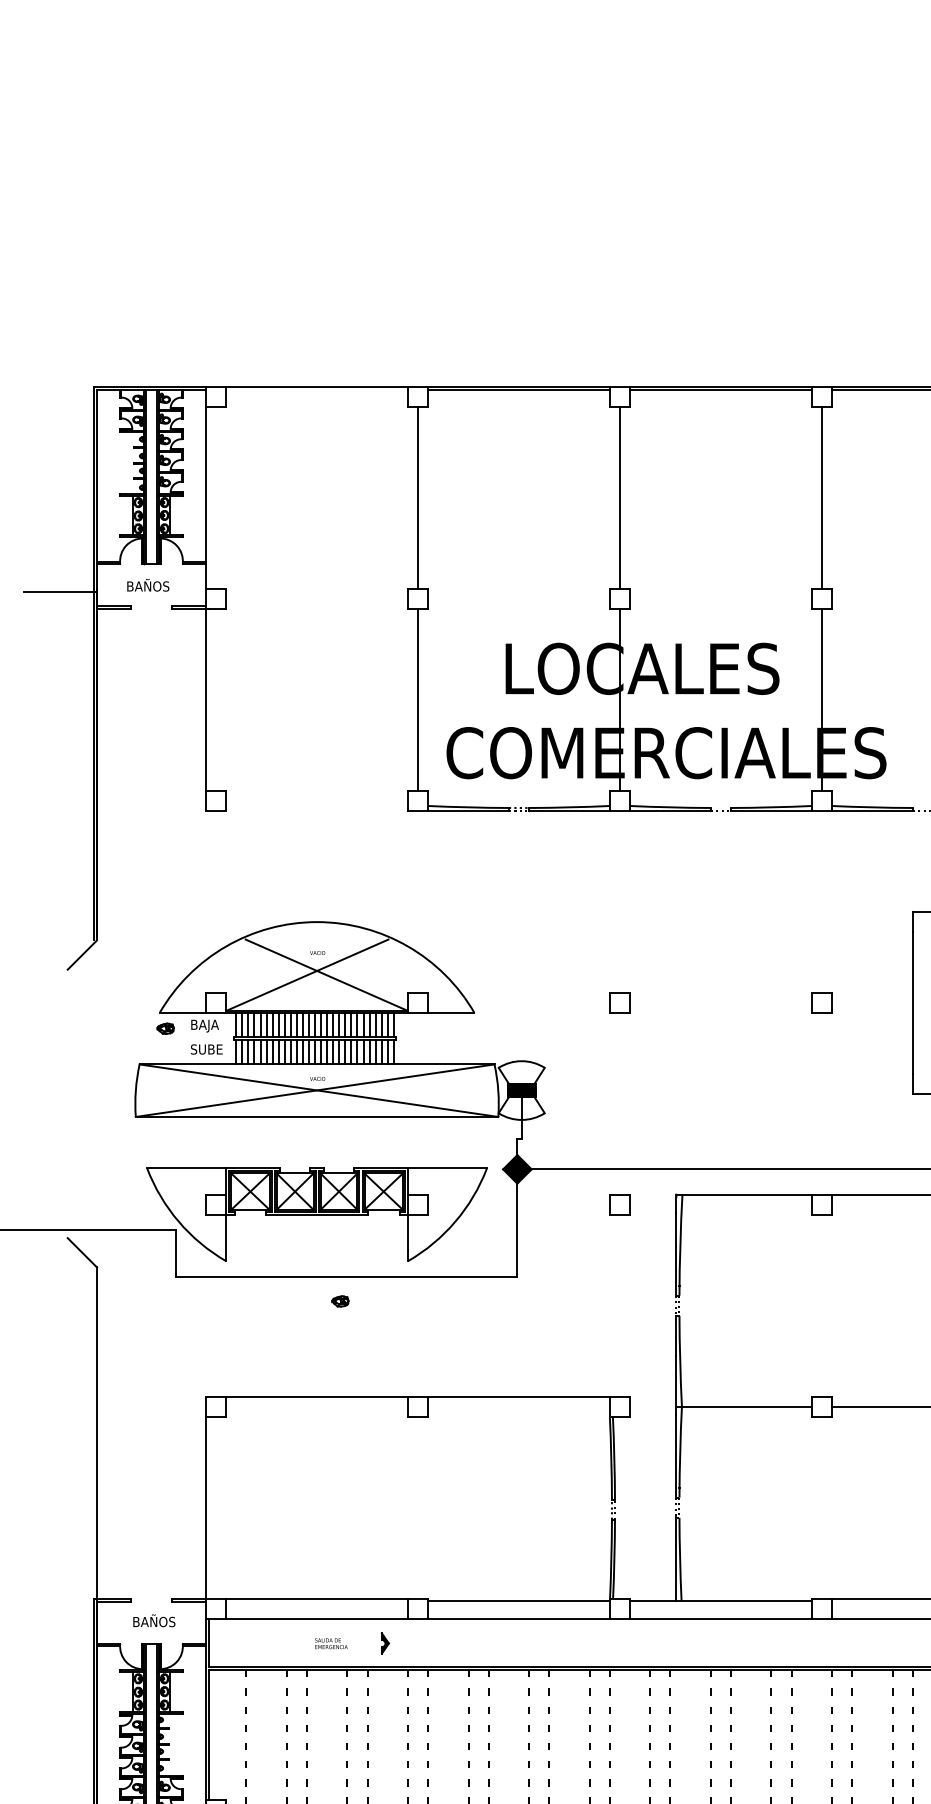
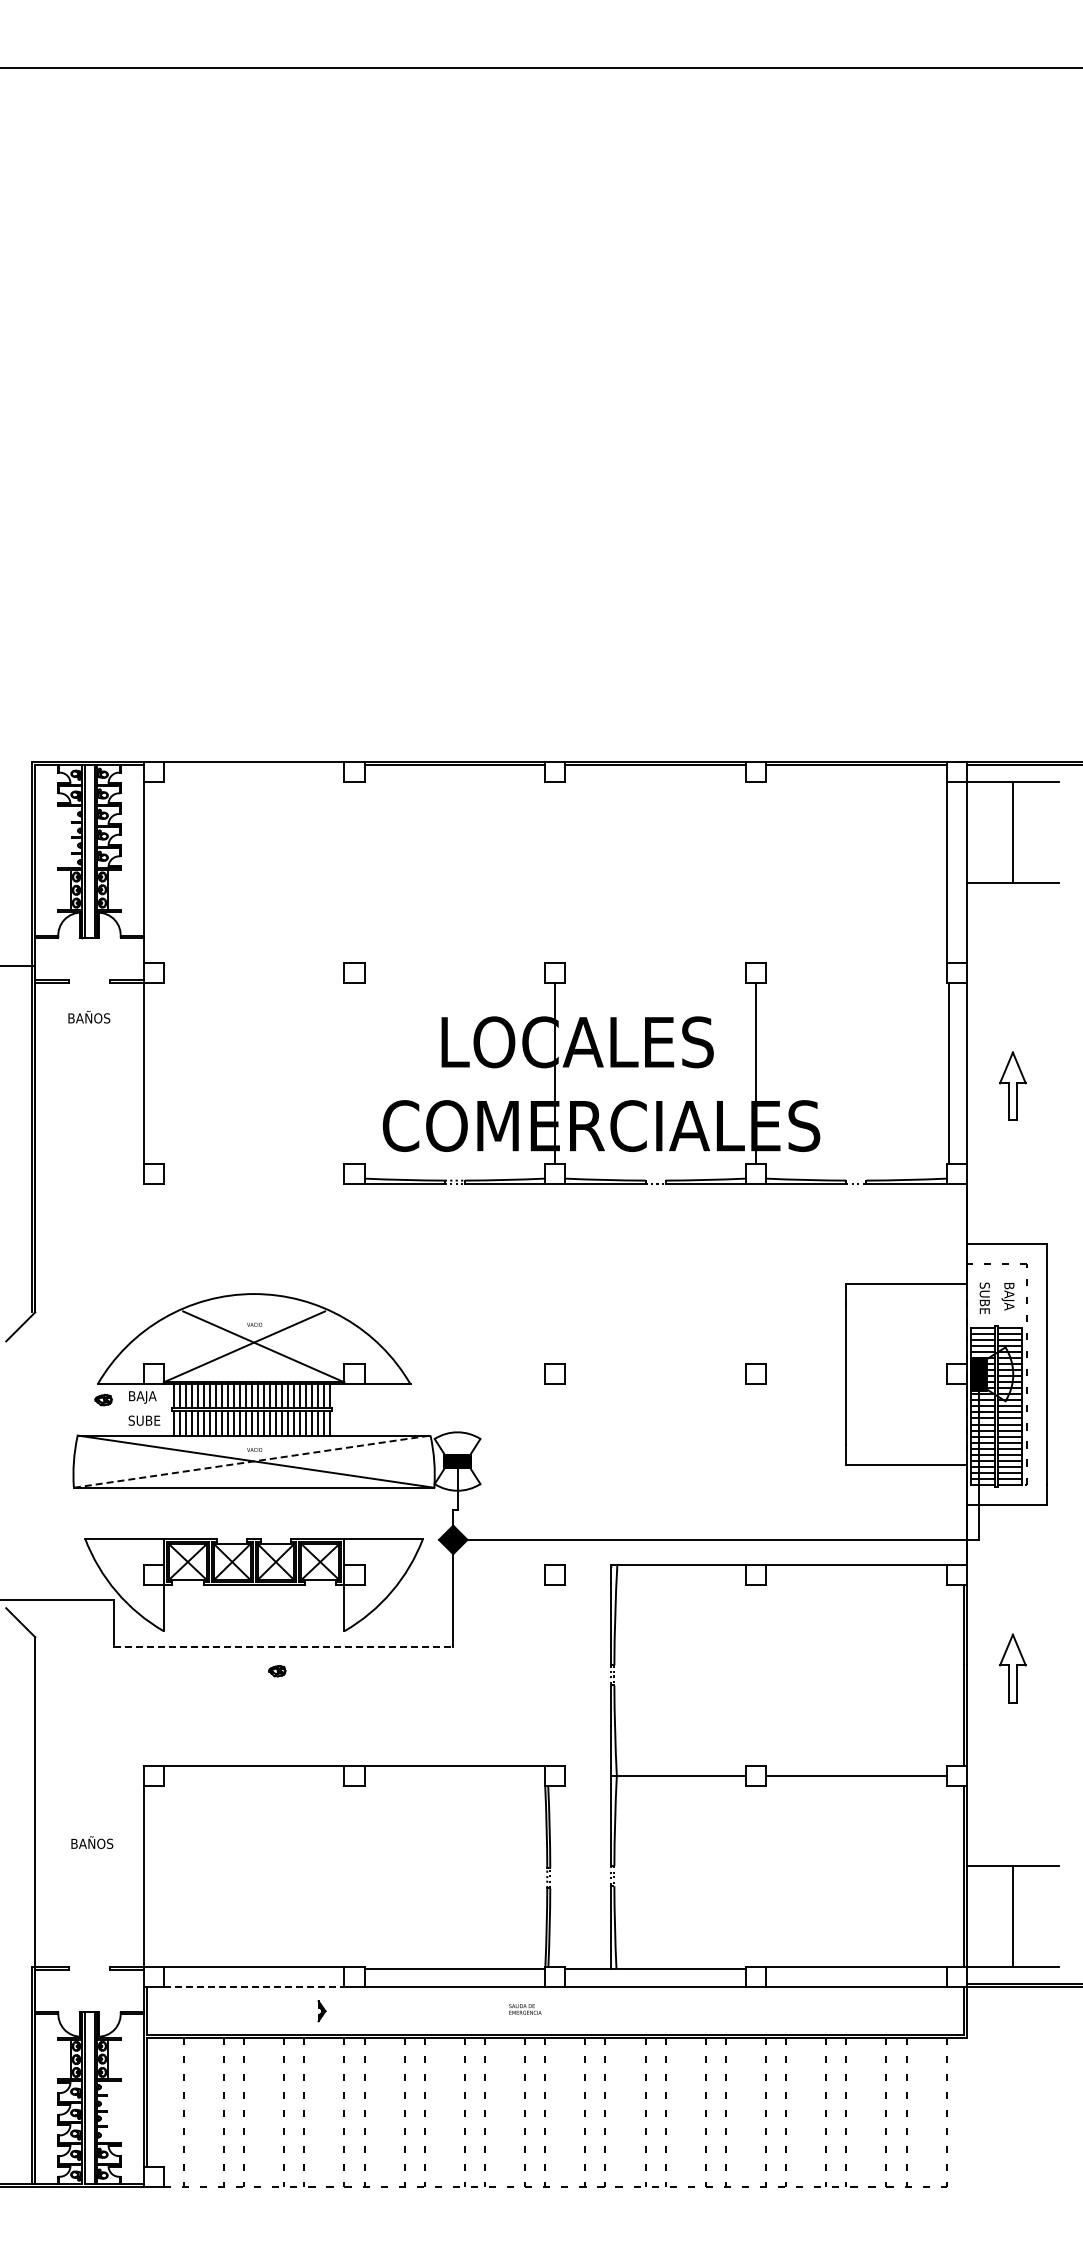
line: (418, 498) -> (354, 872), removed
line: (620, 498) -> (555, 872), removed
line: (821, 498) -> (755, 872), removed
text: (148, 584) -> (89, 1016), moved
line: (418, 699) -> (354, 1072), removed
line: (315, 1090) -> (252, 1461), solid -> dashed
line: (346, 1277) -> (283, 1647), solid -> dashed
line: (317, 1618) -> (254, 1986), solid -> dashed
text: (154, 1620) -> (92, 1842), moved
text: (331, 1643) -> (525, 2009), moved

